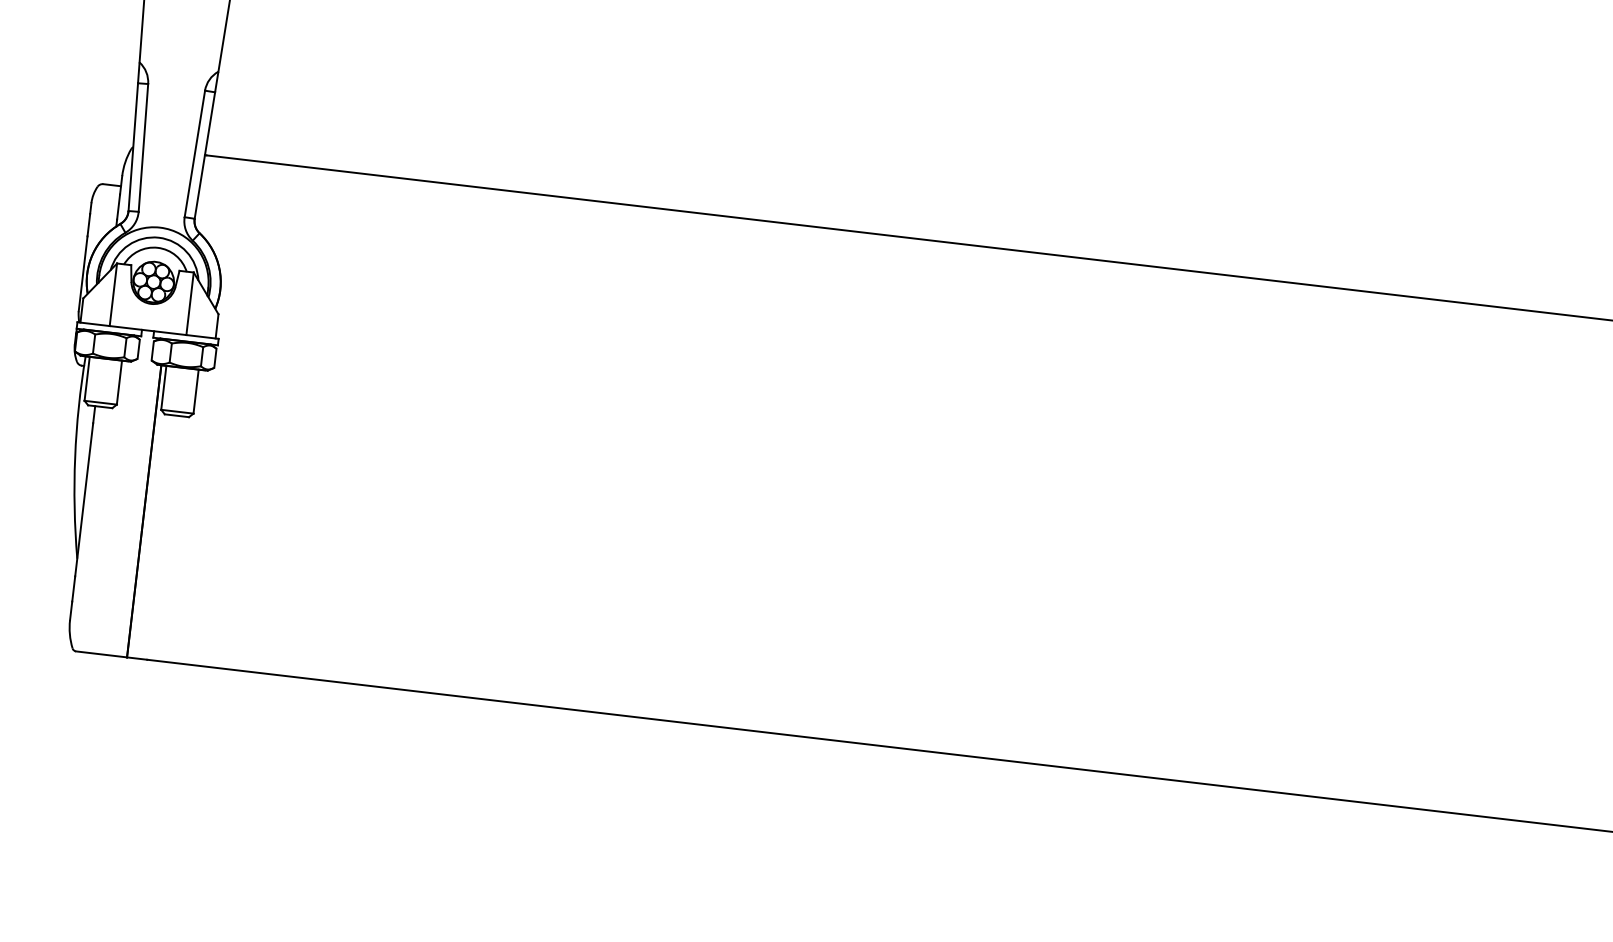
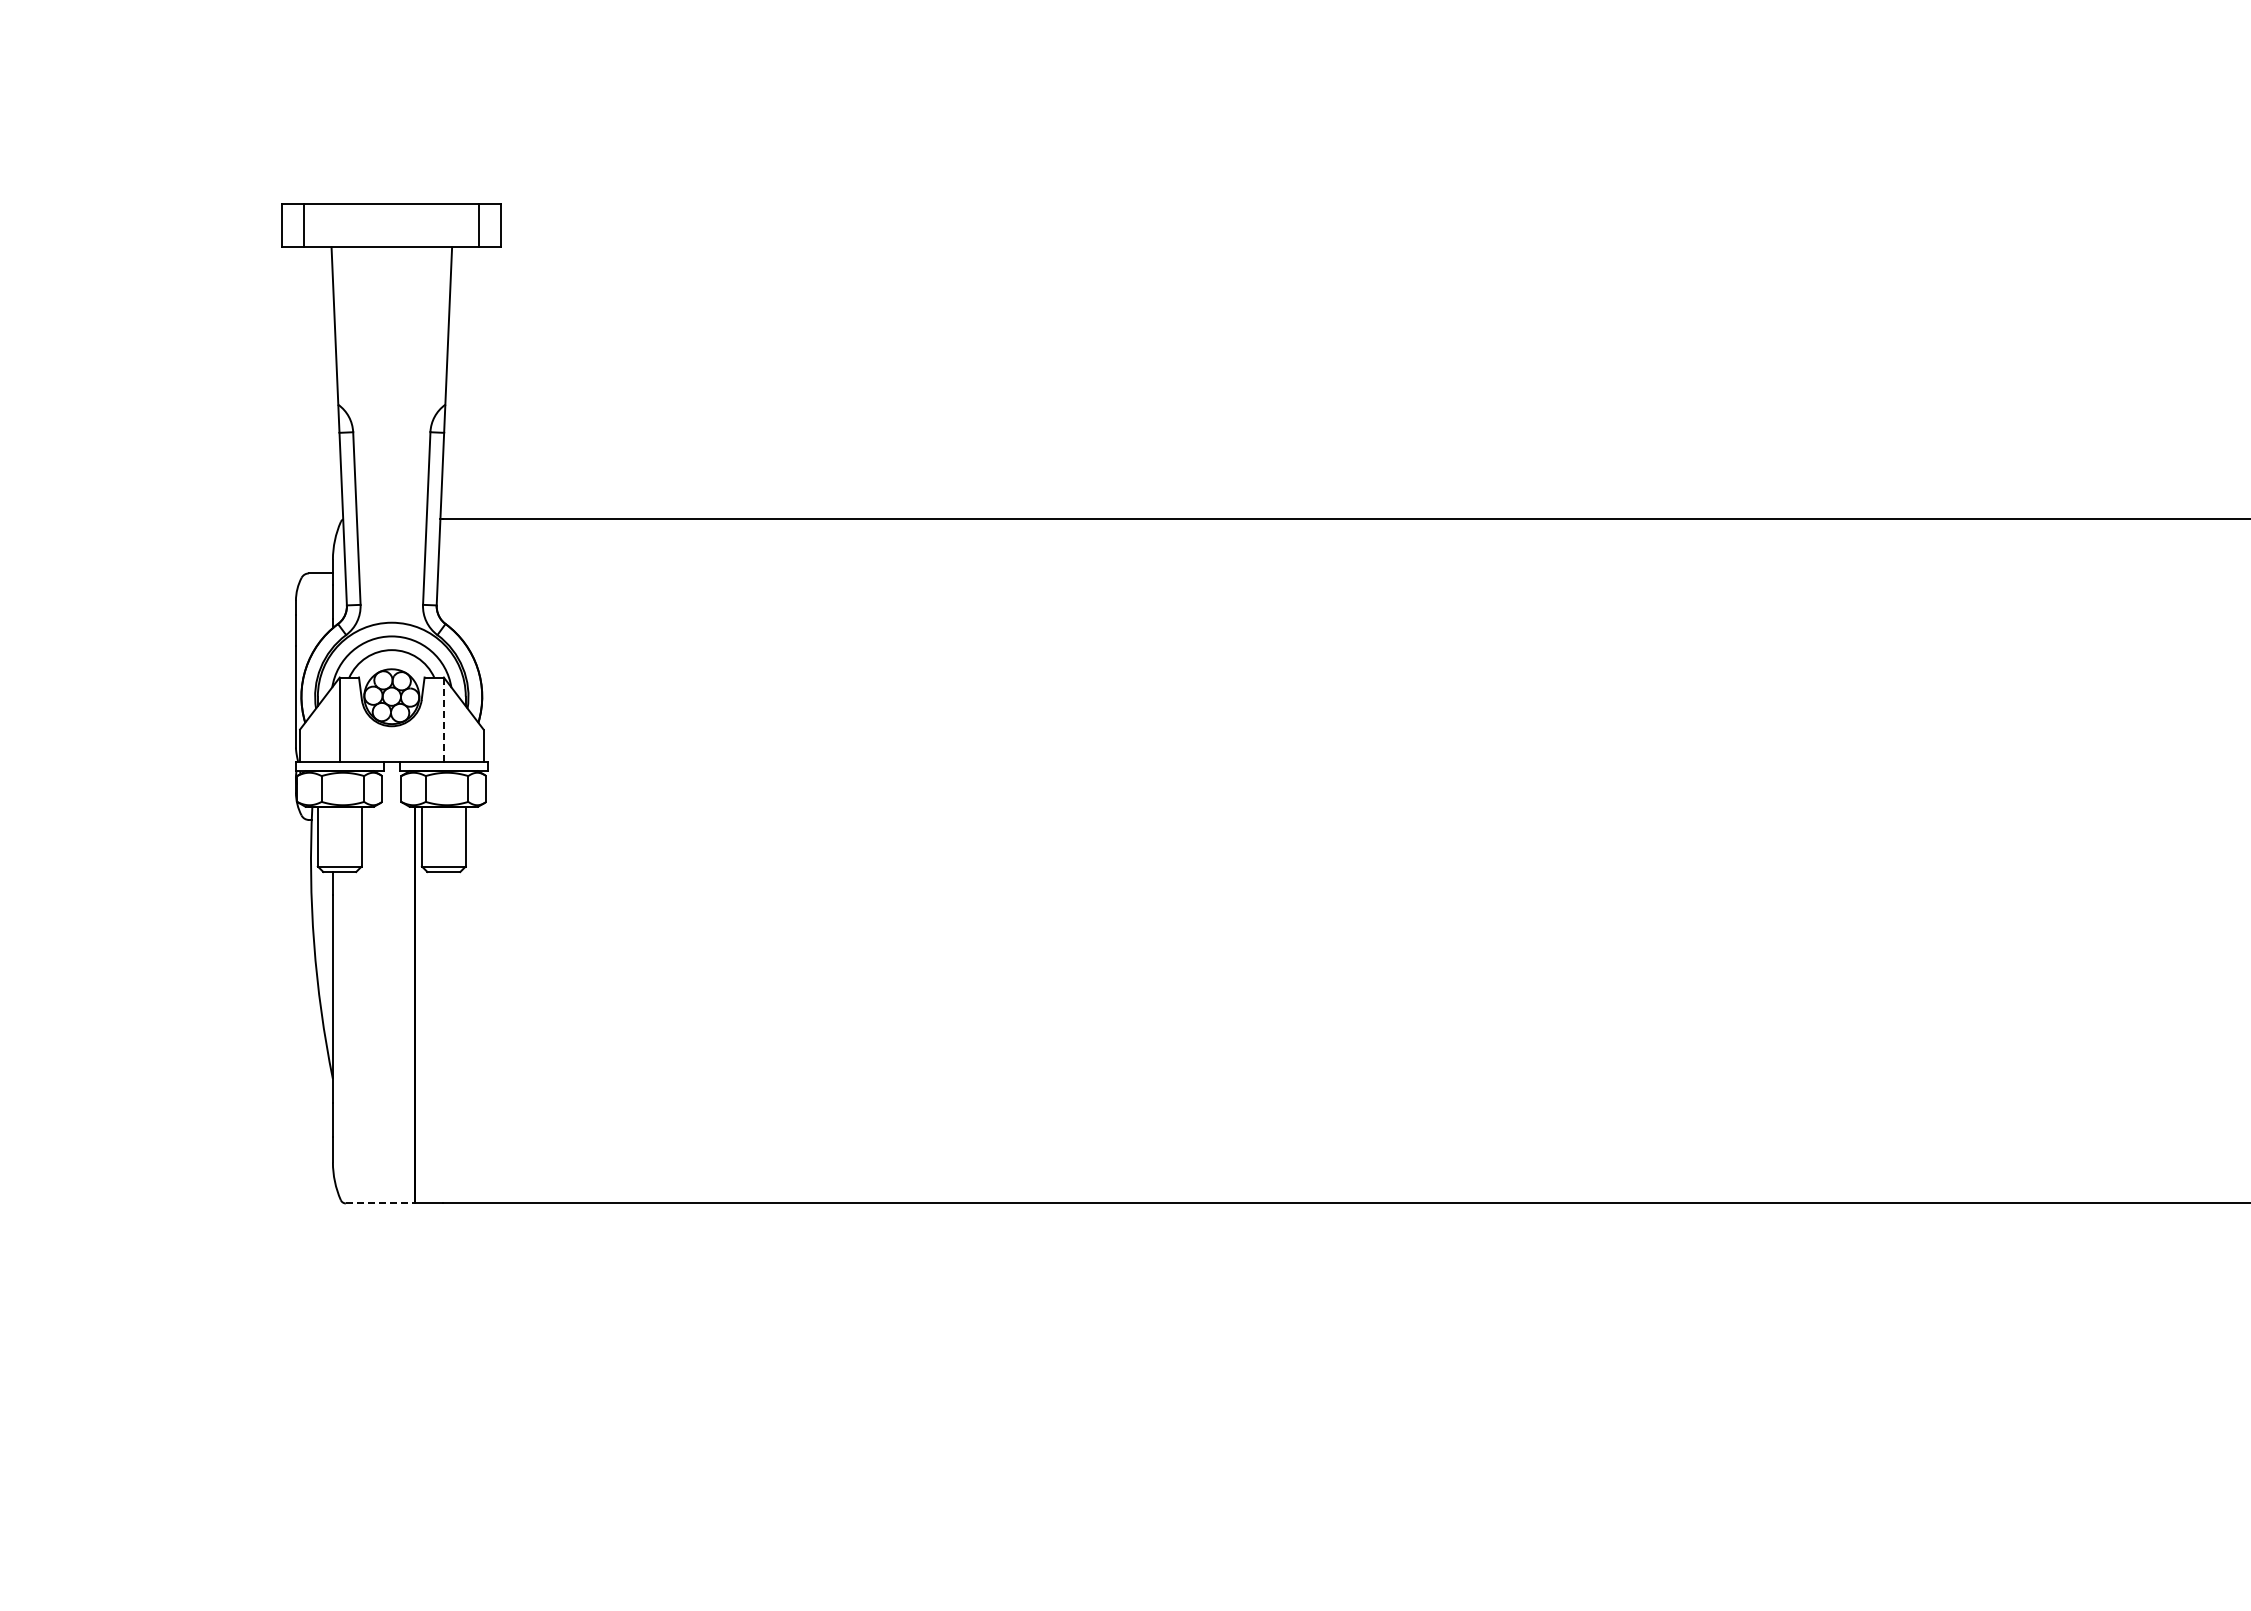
line: (189, 303) -> (443, 719), solid -> dashed
line: (101, 654) -> (380, 1203), solid -> dashed

